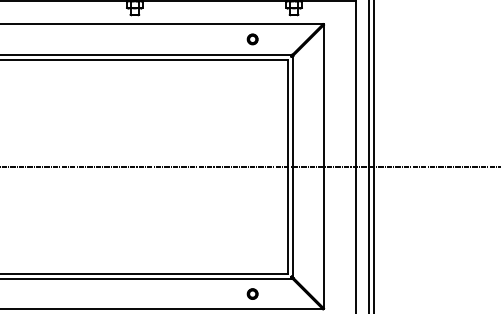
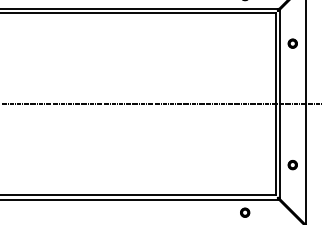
part: (308, 95) -> (292, 43), added
part: (308, 237) -> (292, 164), added

